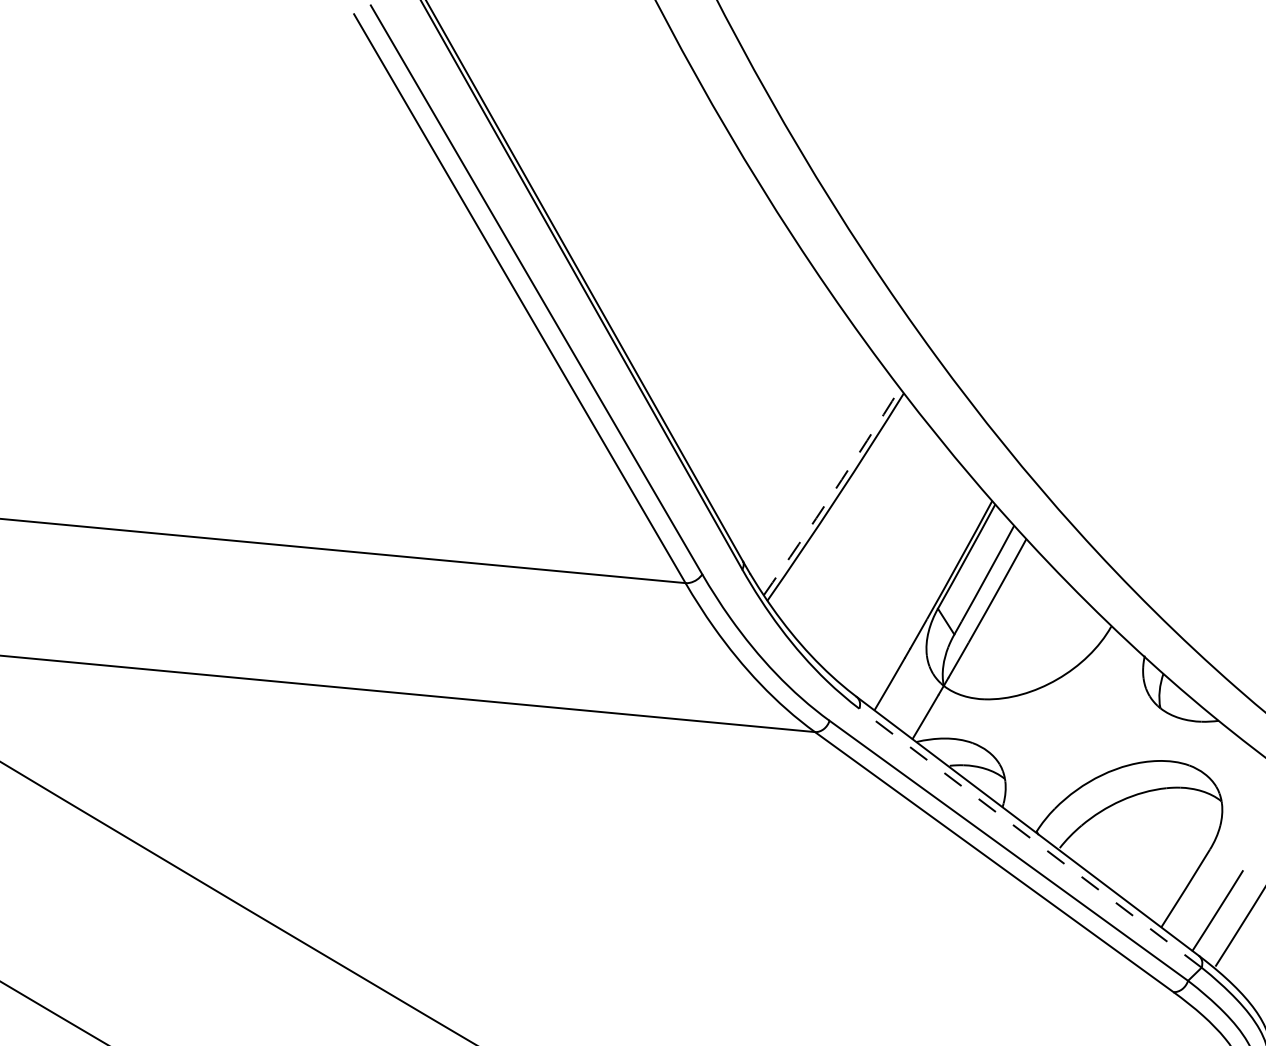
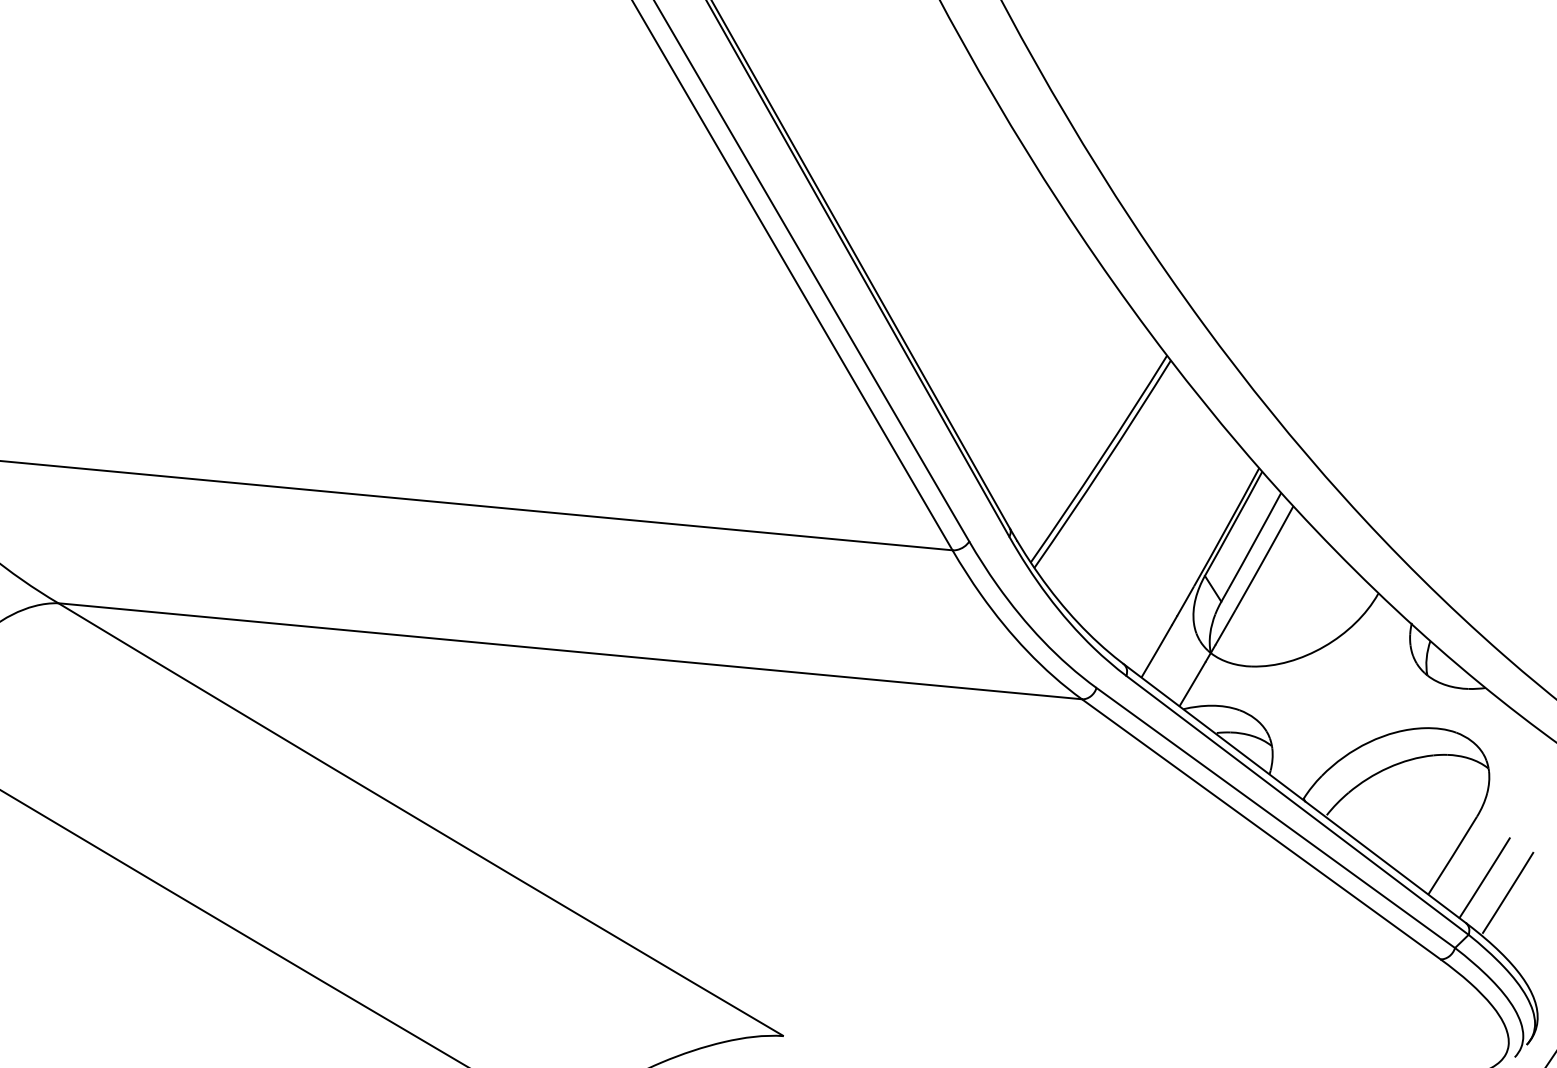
arc: (833, 492) -> (1100, 459), dashed -> solid
line: (1030, 838) -> (1297, 805), dashed -> solid

